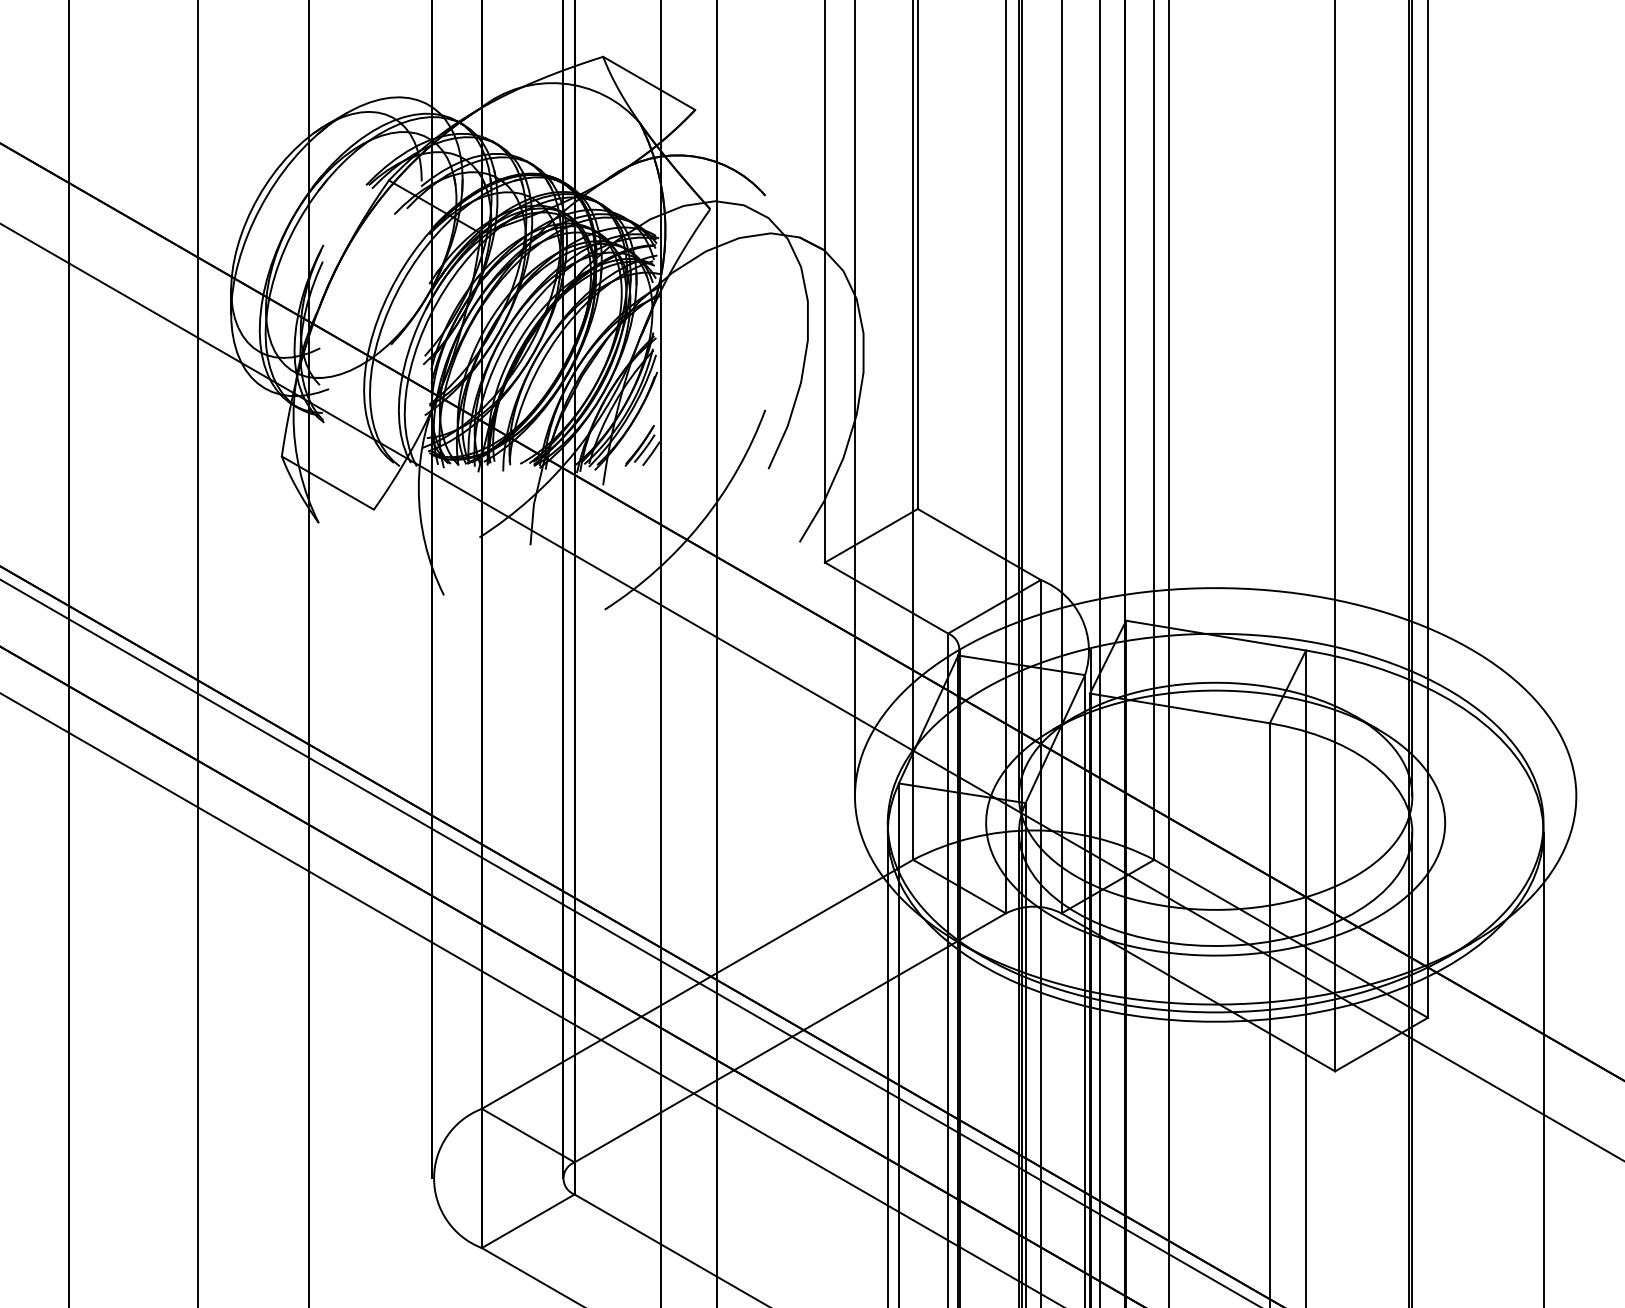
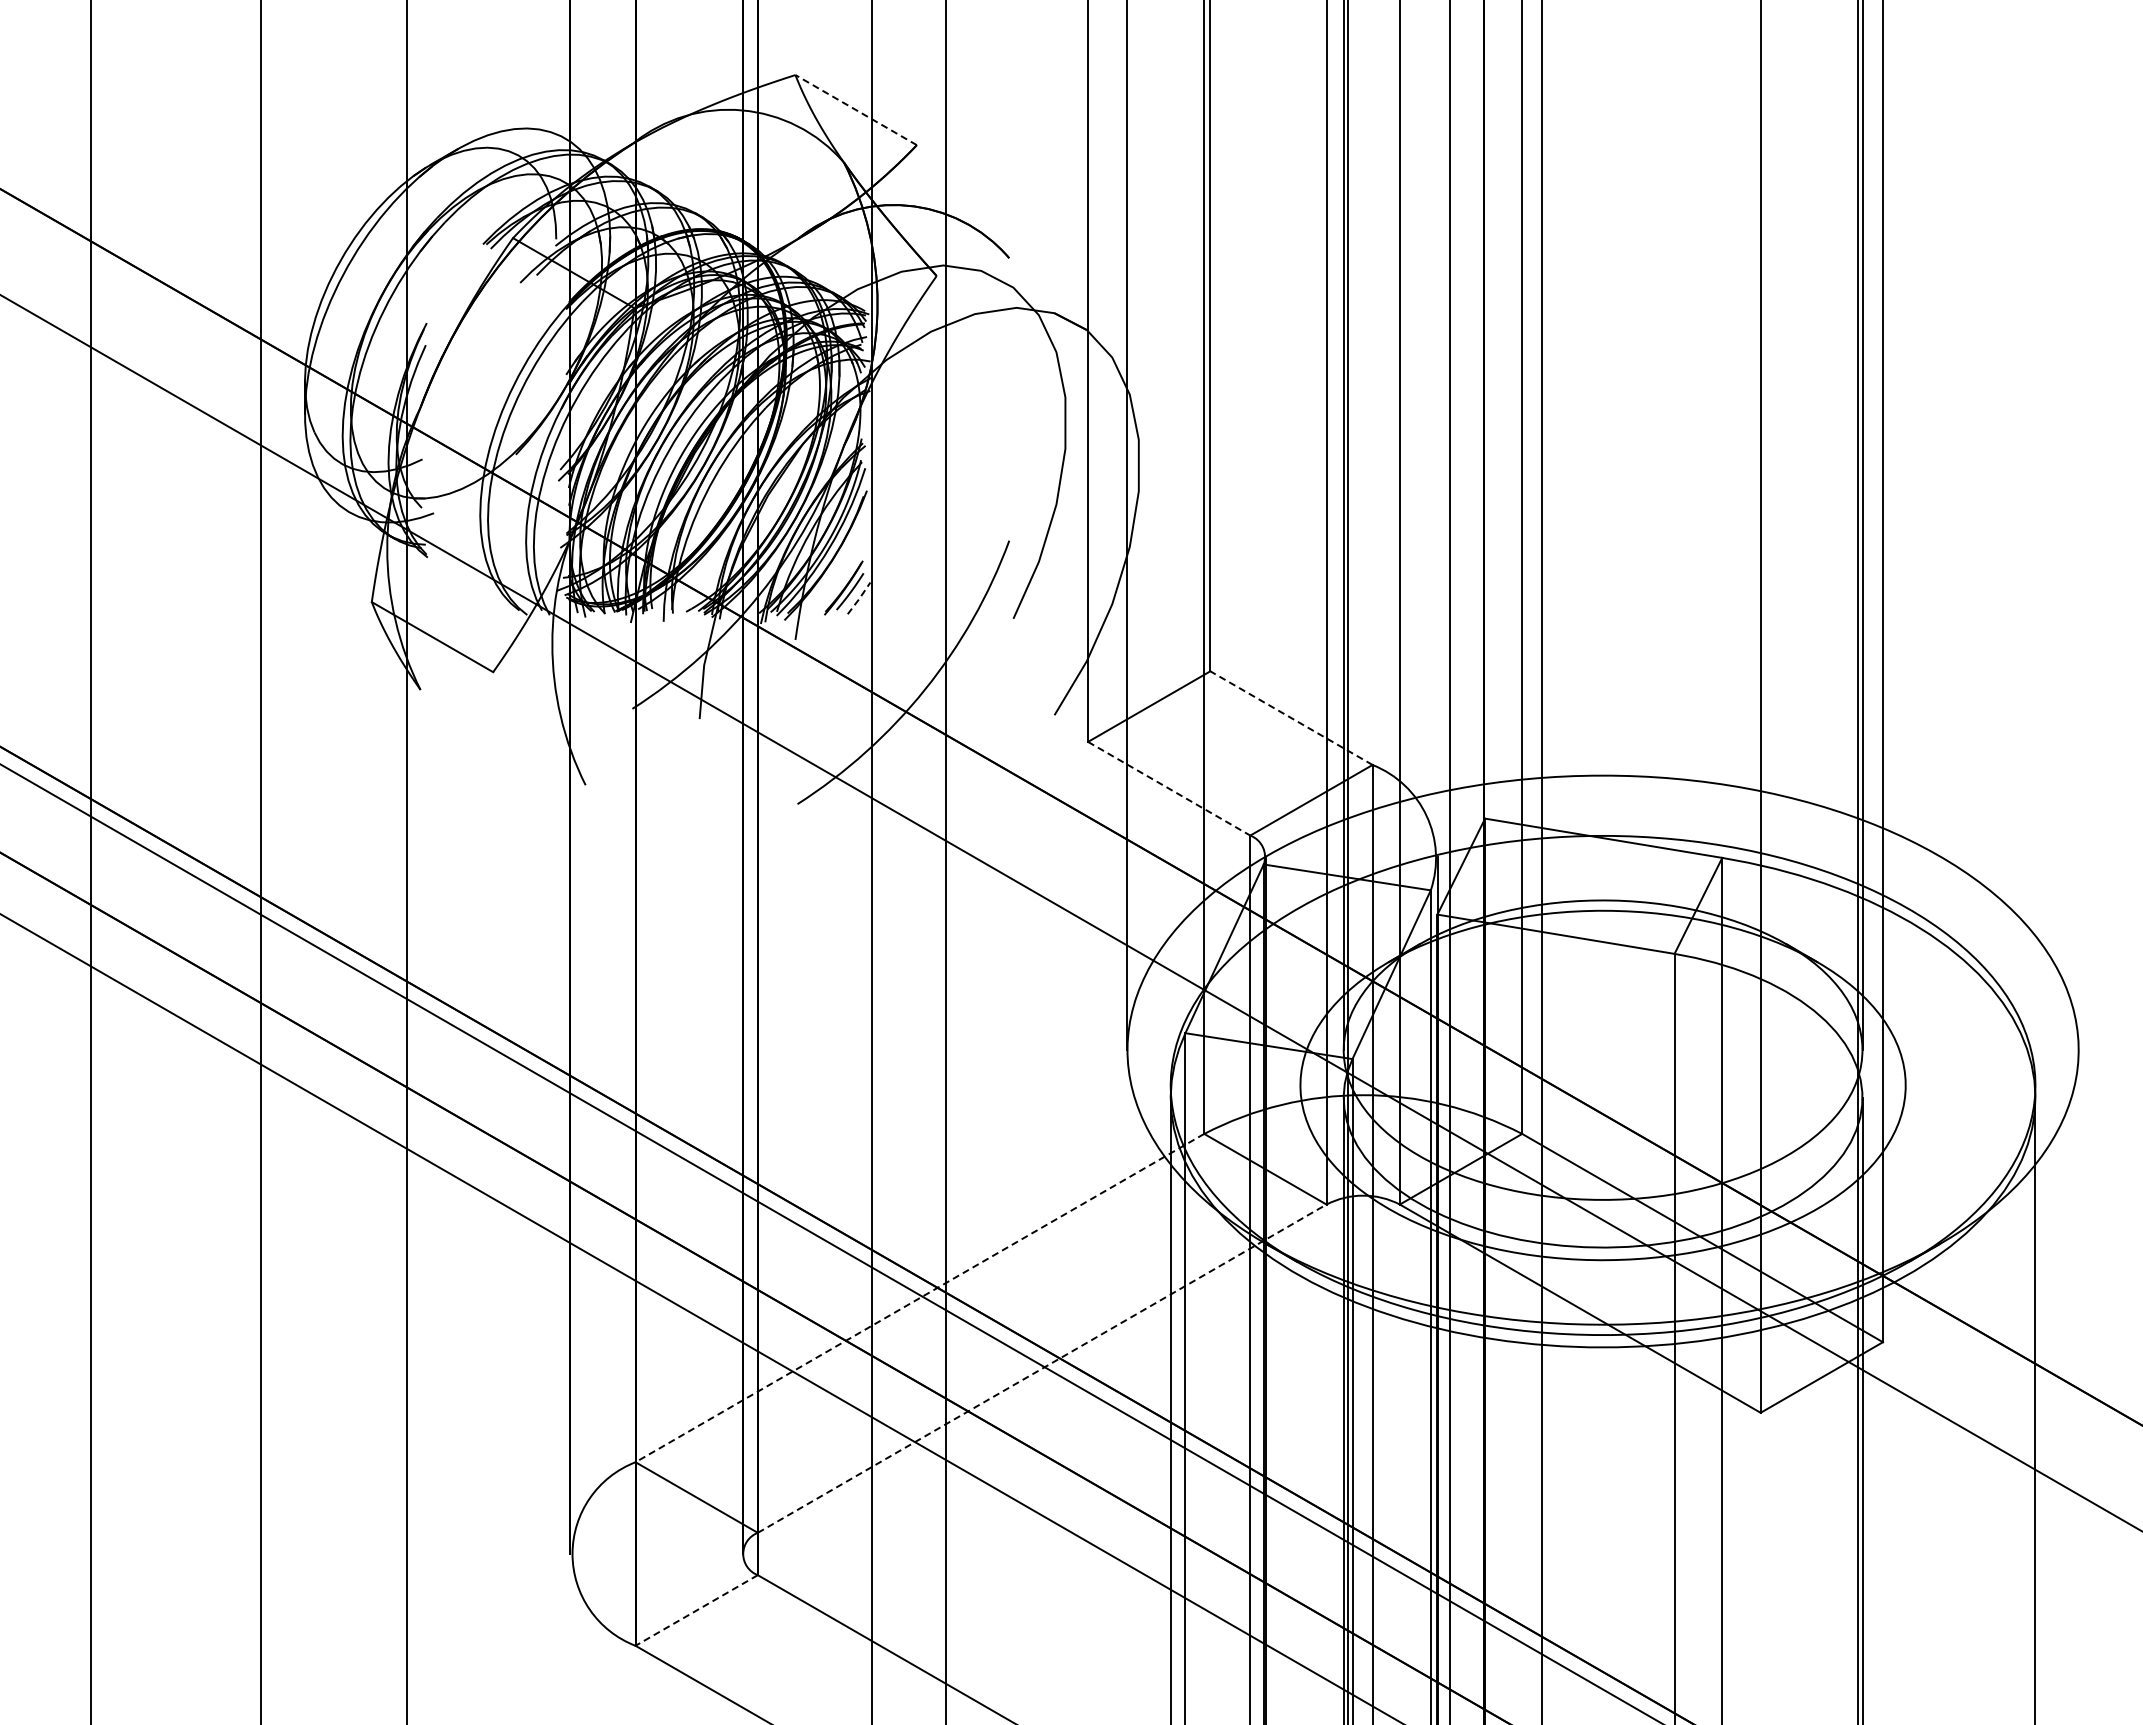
line: (648, 82) -> (855, 109), solid -> dashed
line: (651, 453) -> (859, 598), solid -> dashed
line: (979, 544) -> (1291, 718), solid -> dashed
line: (886, 597) -> (1169, 788), solid -> dashed
line: (697, 984) -> (919, 1298), solid -> dashed
line: (790, 1037) -> (1042, 1368), solid -> dashed
line: (528, 1221) -> (696, 1610), solid -> dashed

